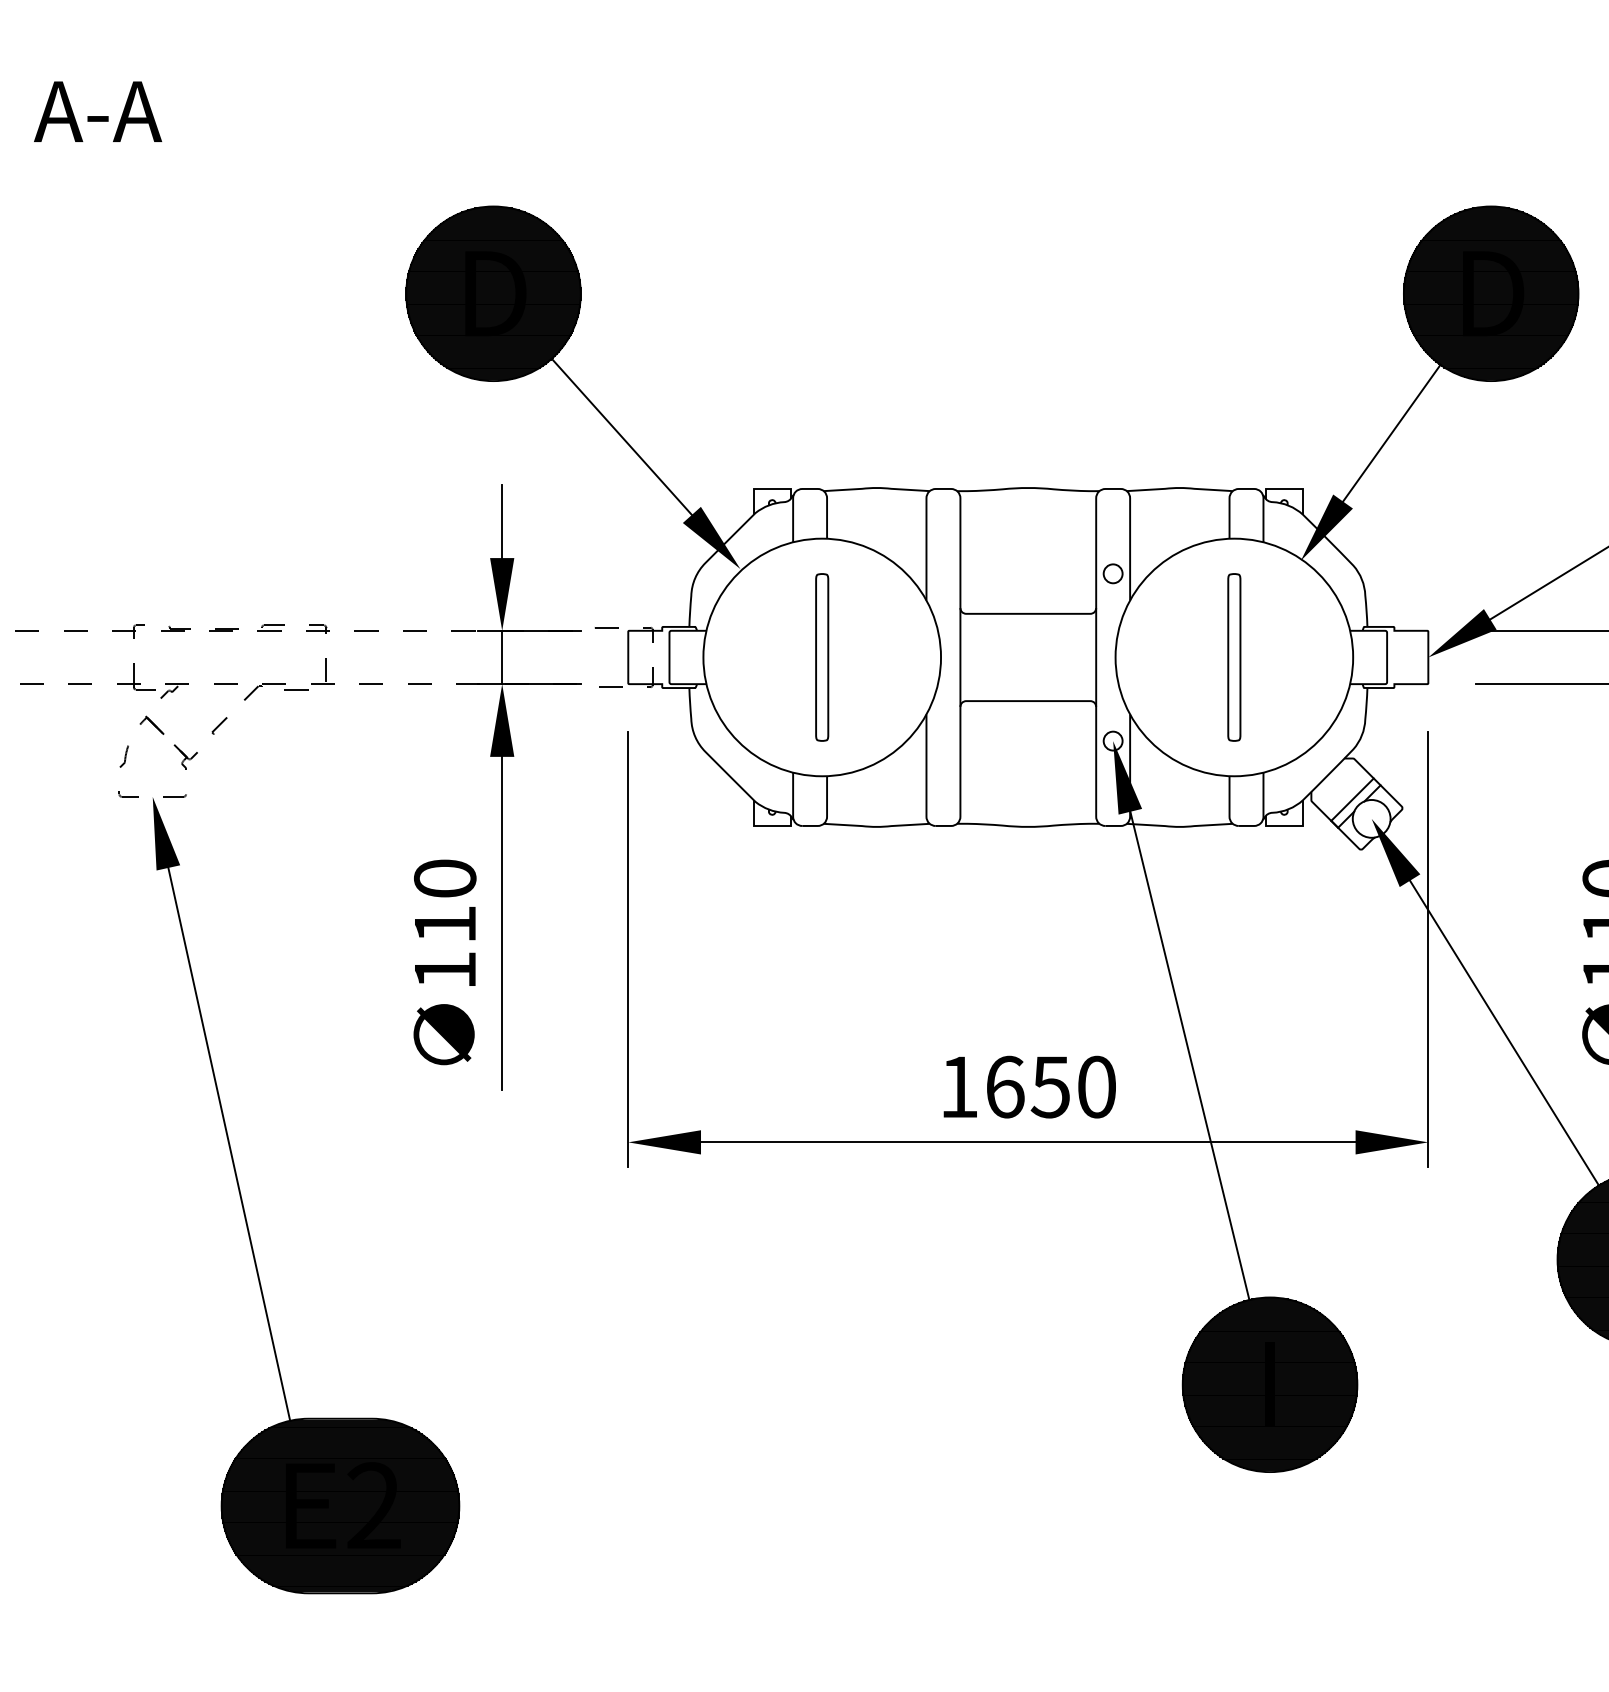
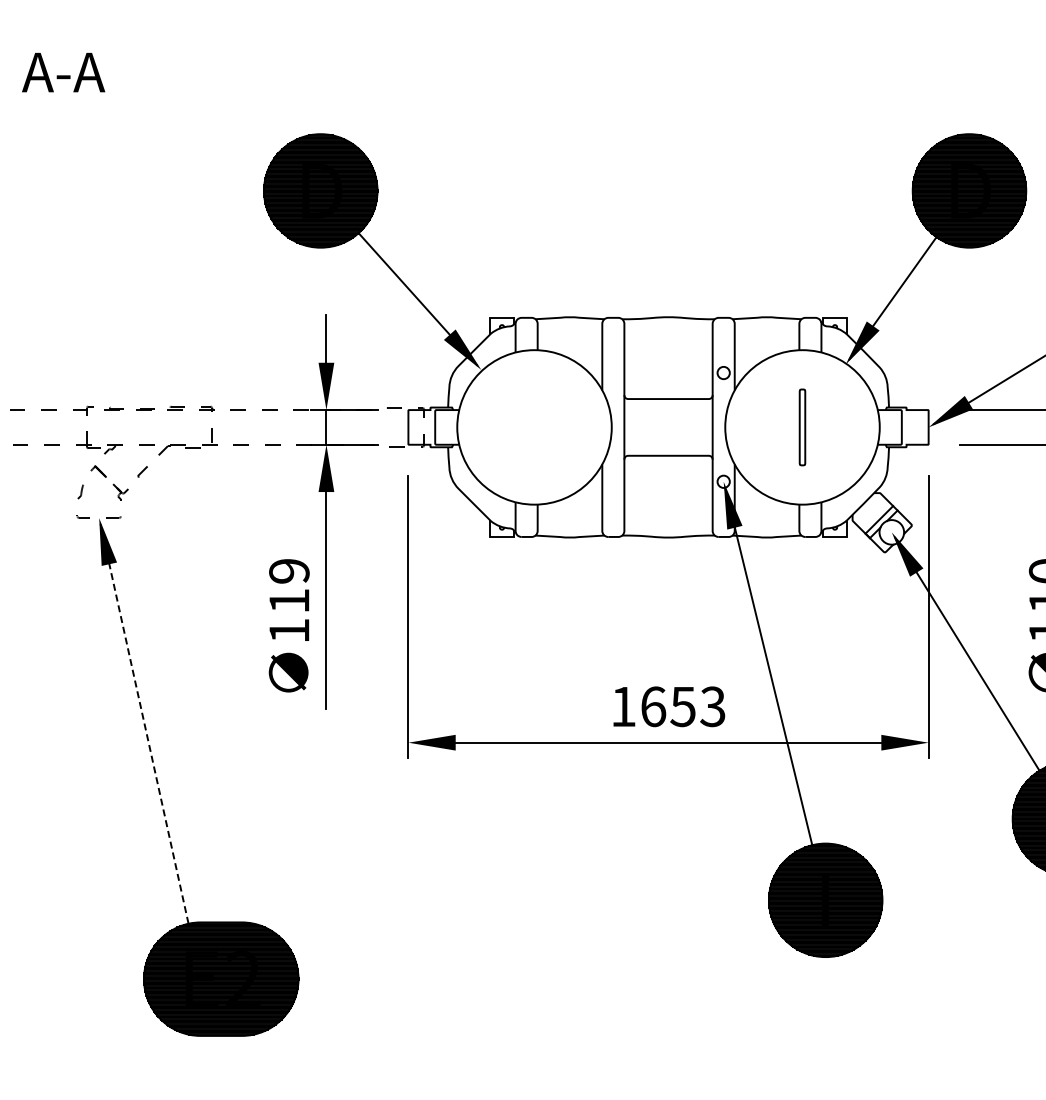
part: (822, 657) -> (534, 427), removed
part: (1234, 657) -> (802, 427), size x0.7
text: (445, 877) -> (289, 570), 110 -> 119
text: (1095, 1086) -> (712, 706), 1650 -> 1653
line: (222, 1112) -> (144, 723), solid -> dashed

